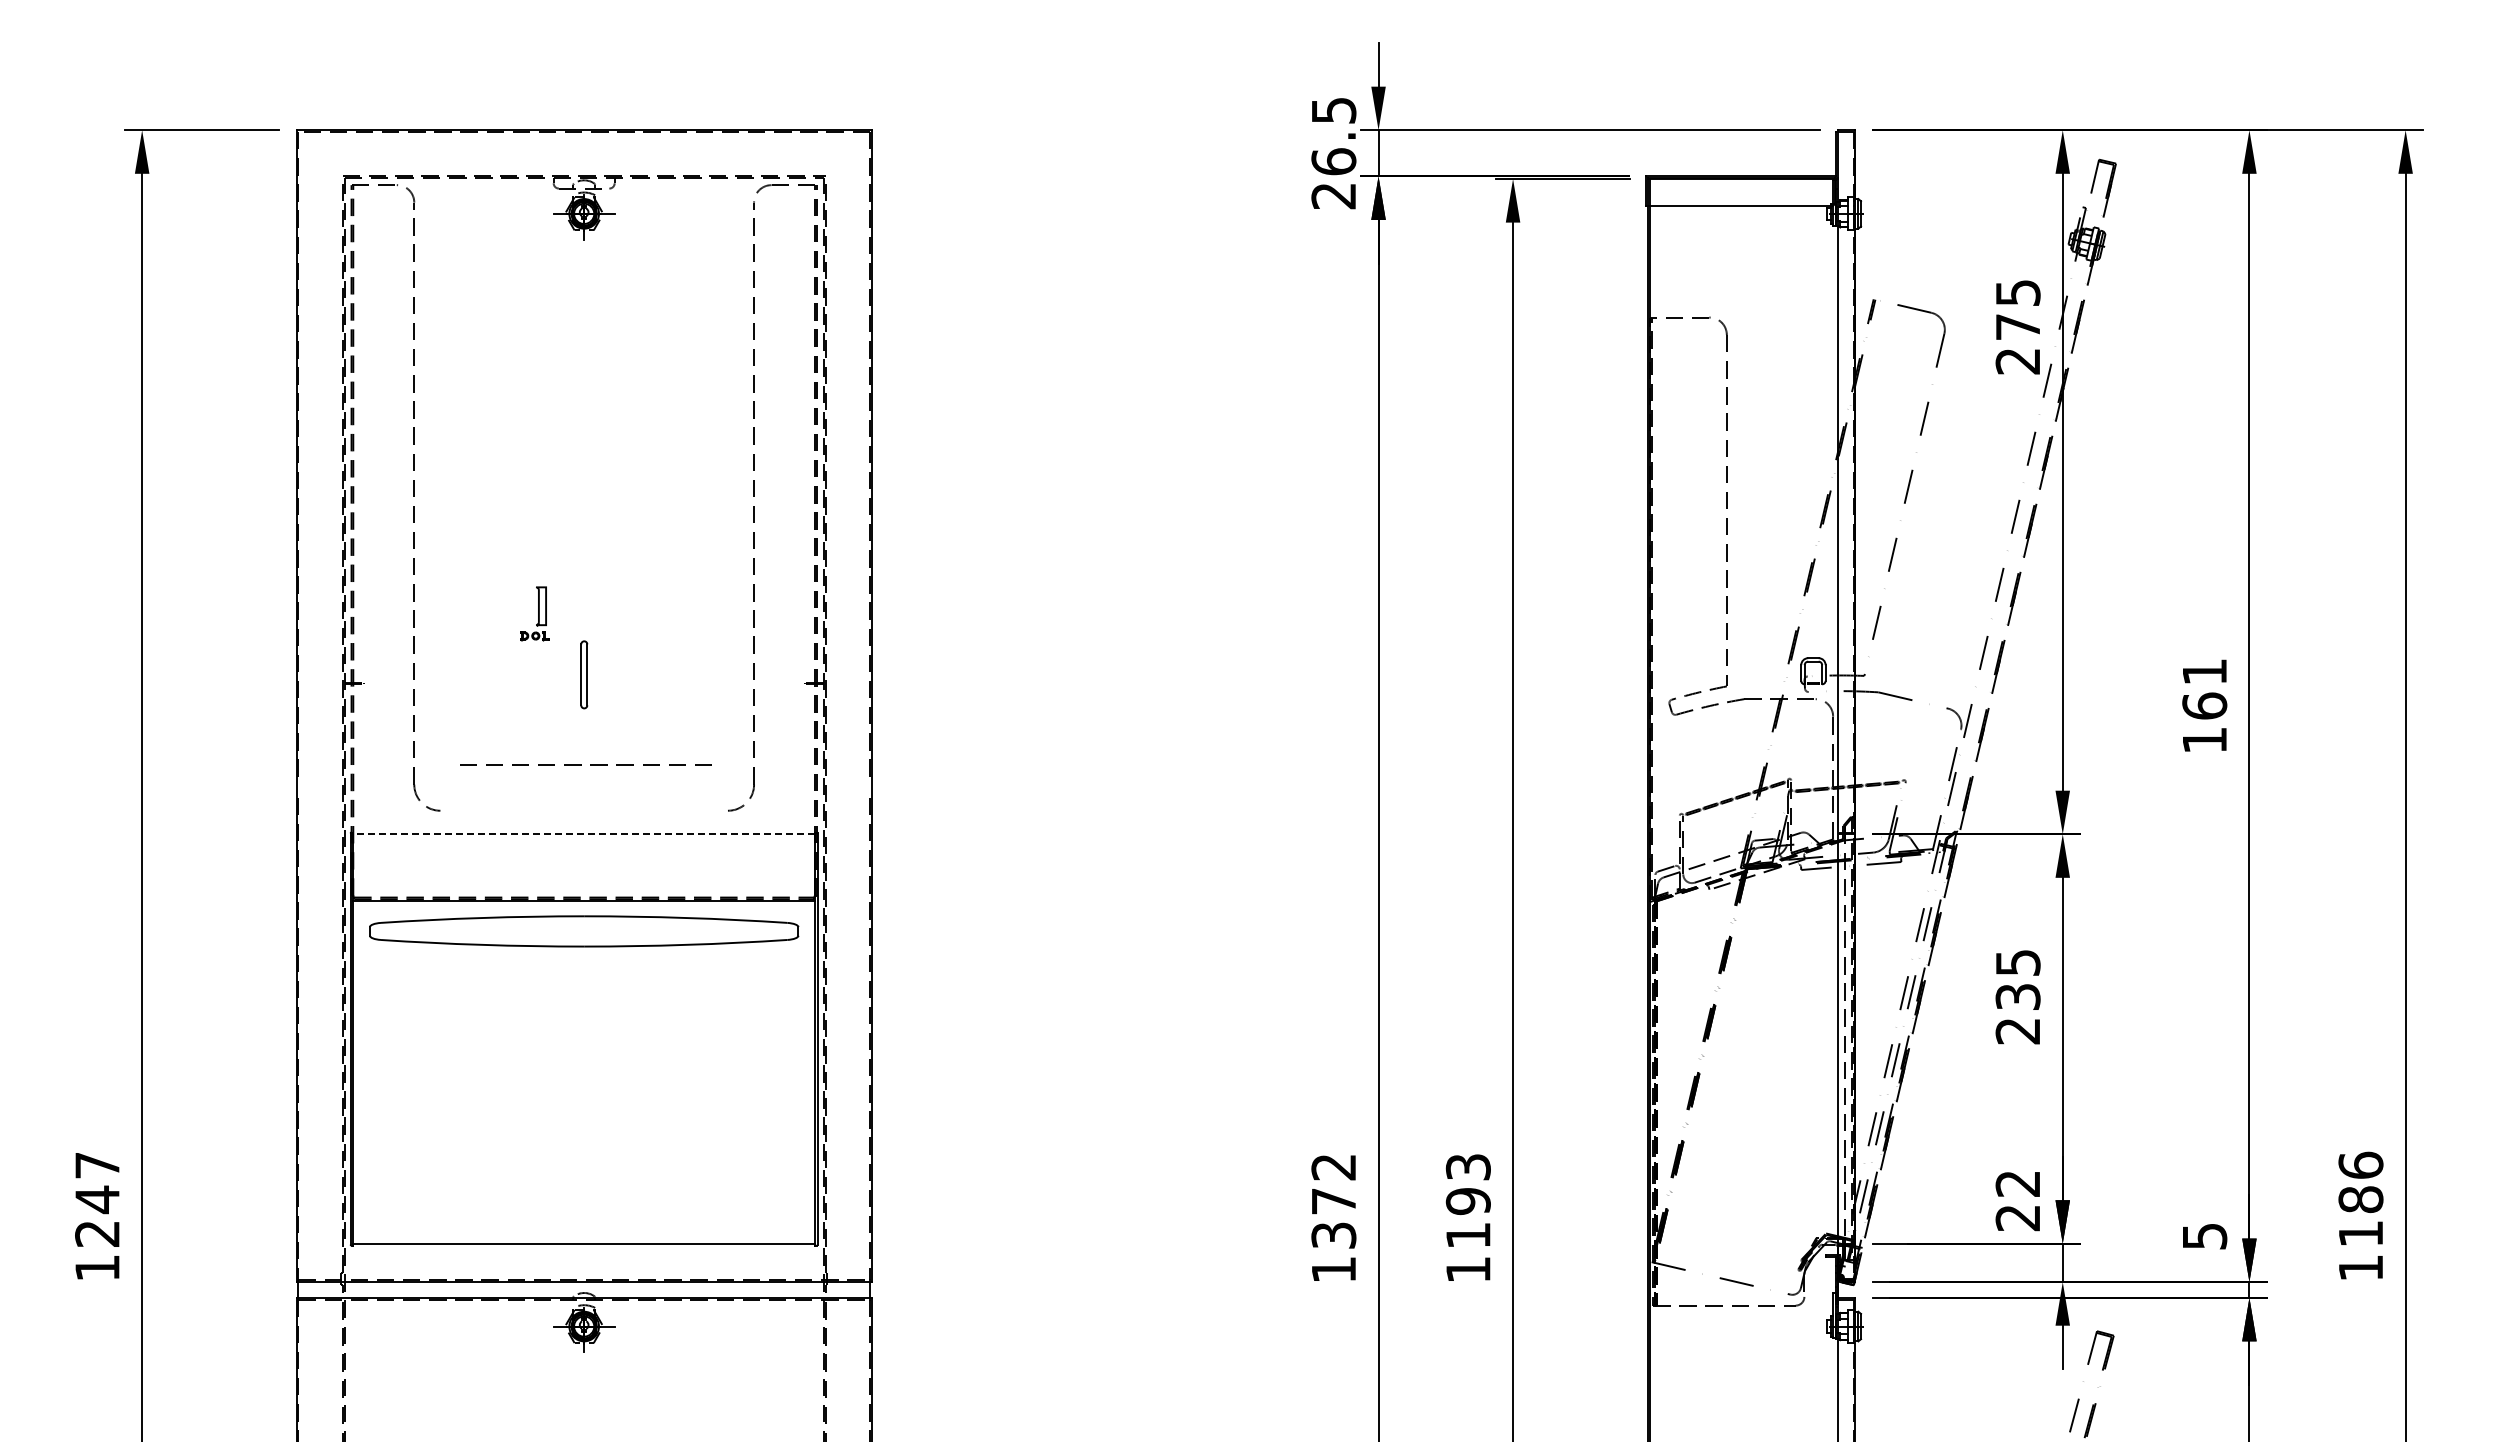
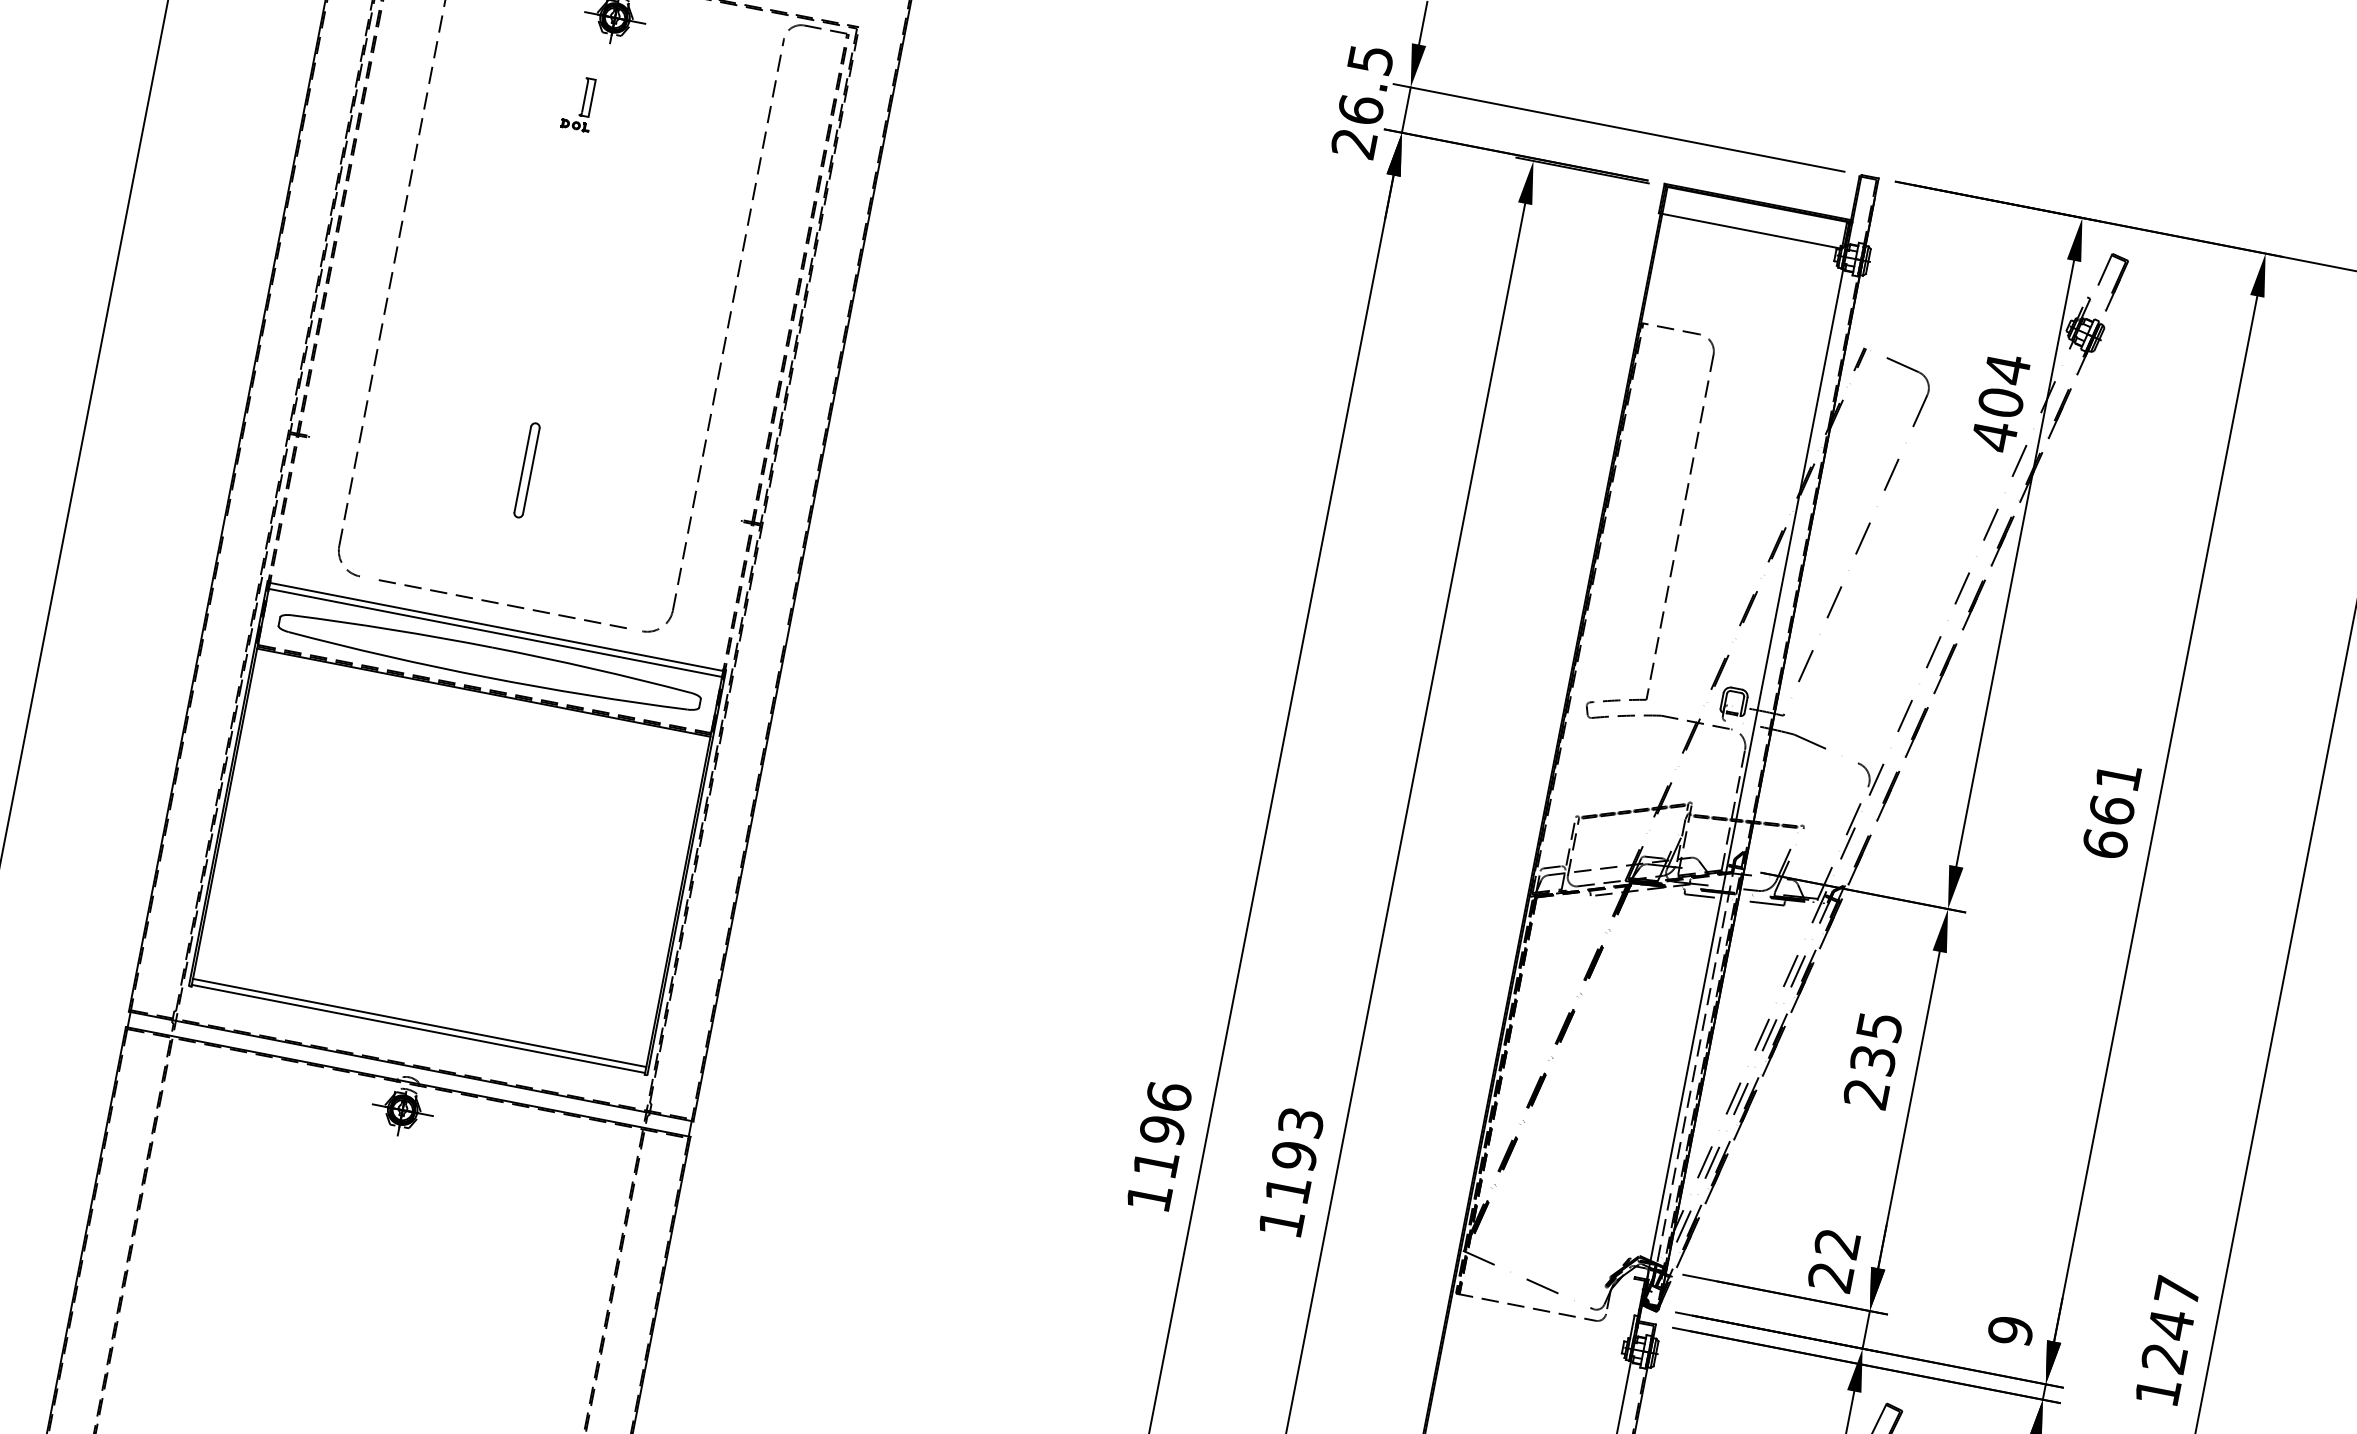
text: (2017, 326) -> (2000, 401), 275 -> 404
part: (534, 613) -> (579, 103), moved
part: (584, 674) -> (527, 470), size x1.43
text: (2204, 739) -> (2105, 843), 161 -> 661
line: (581, 764) -> (498, 603), moved
line: (584, 834) -> (496, 627), dashed -> solid
line: (584, 840) -> (495, 633), added
part: (584, 931) -> (490, 662), moved
text: (2360, 1198) -> (2170, 1323), 1186 -> 1247
text: (1333, 1200) -> (1162, 1129), 1372 -> 1196
text: (2204, 1236) -> (2010, 1330), 5 -> 9
line: (584, 1237) -> (420, 1022), added

